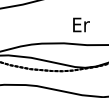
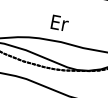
text: (81, 24) -> (60, 22), moved

